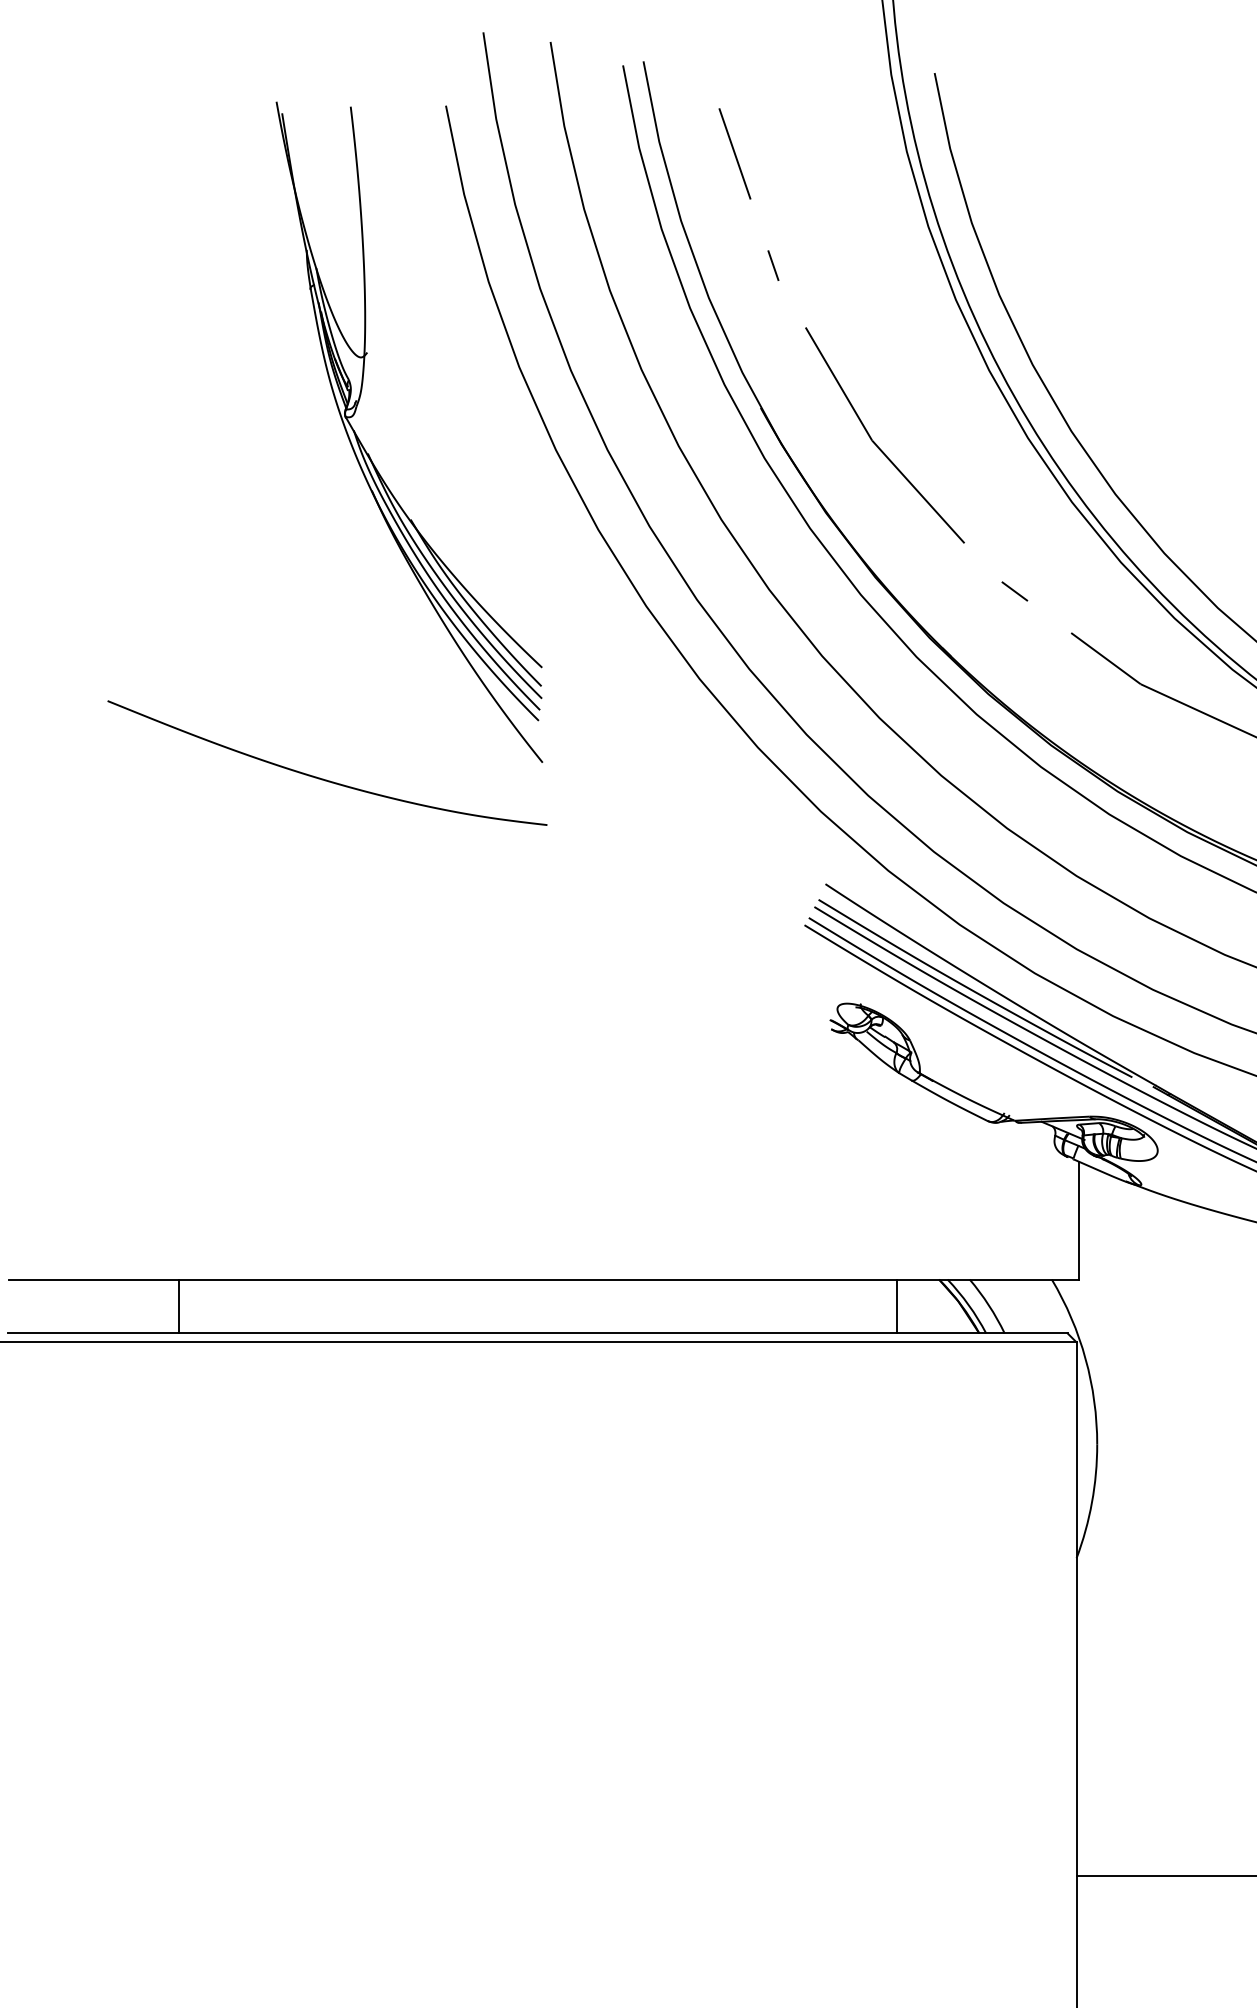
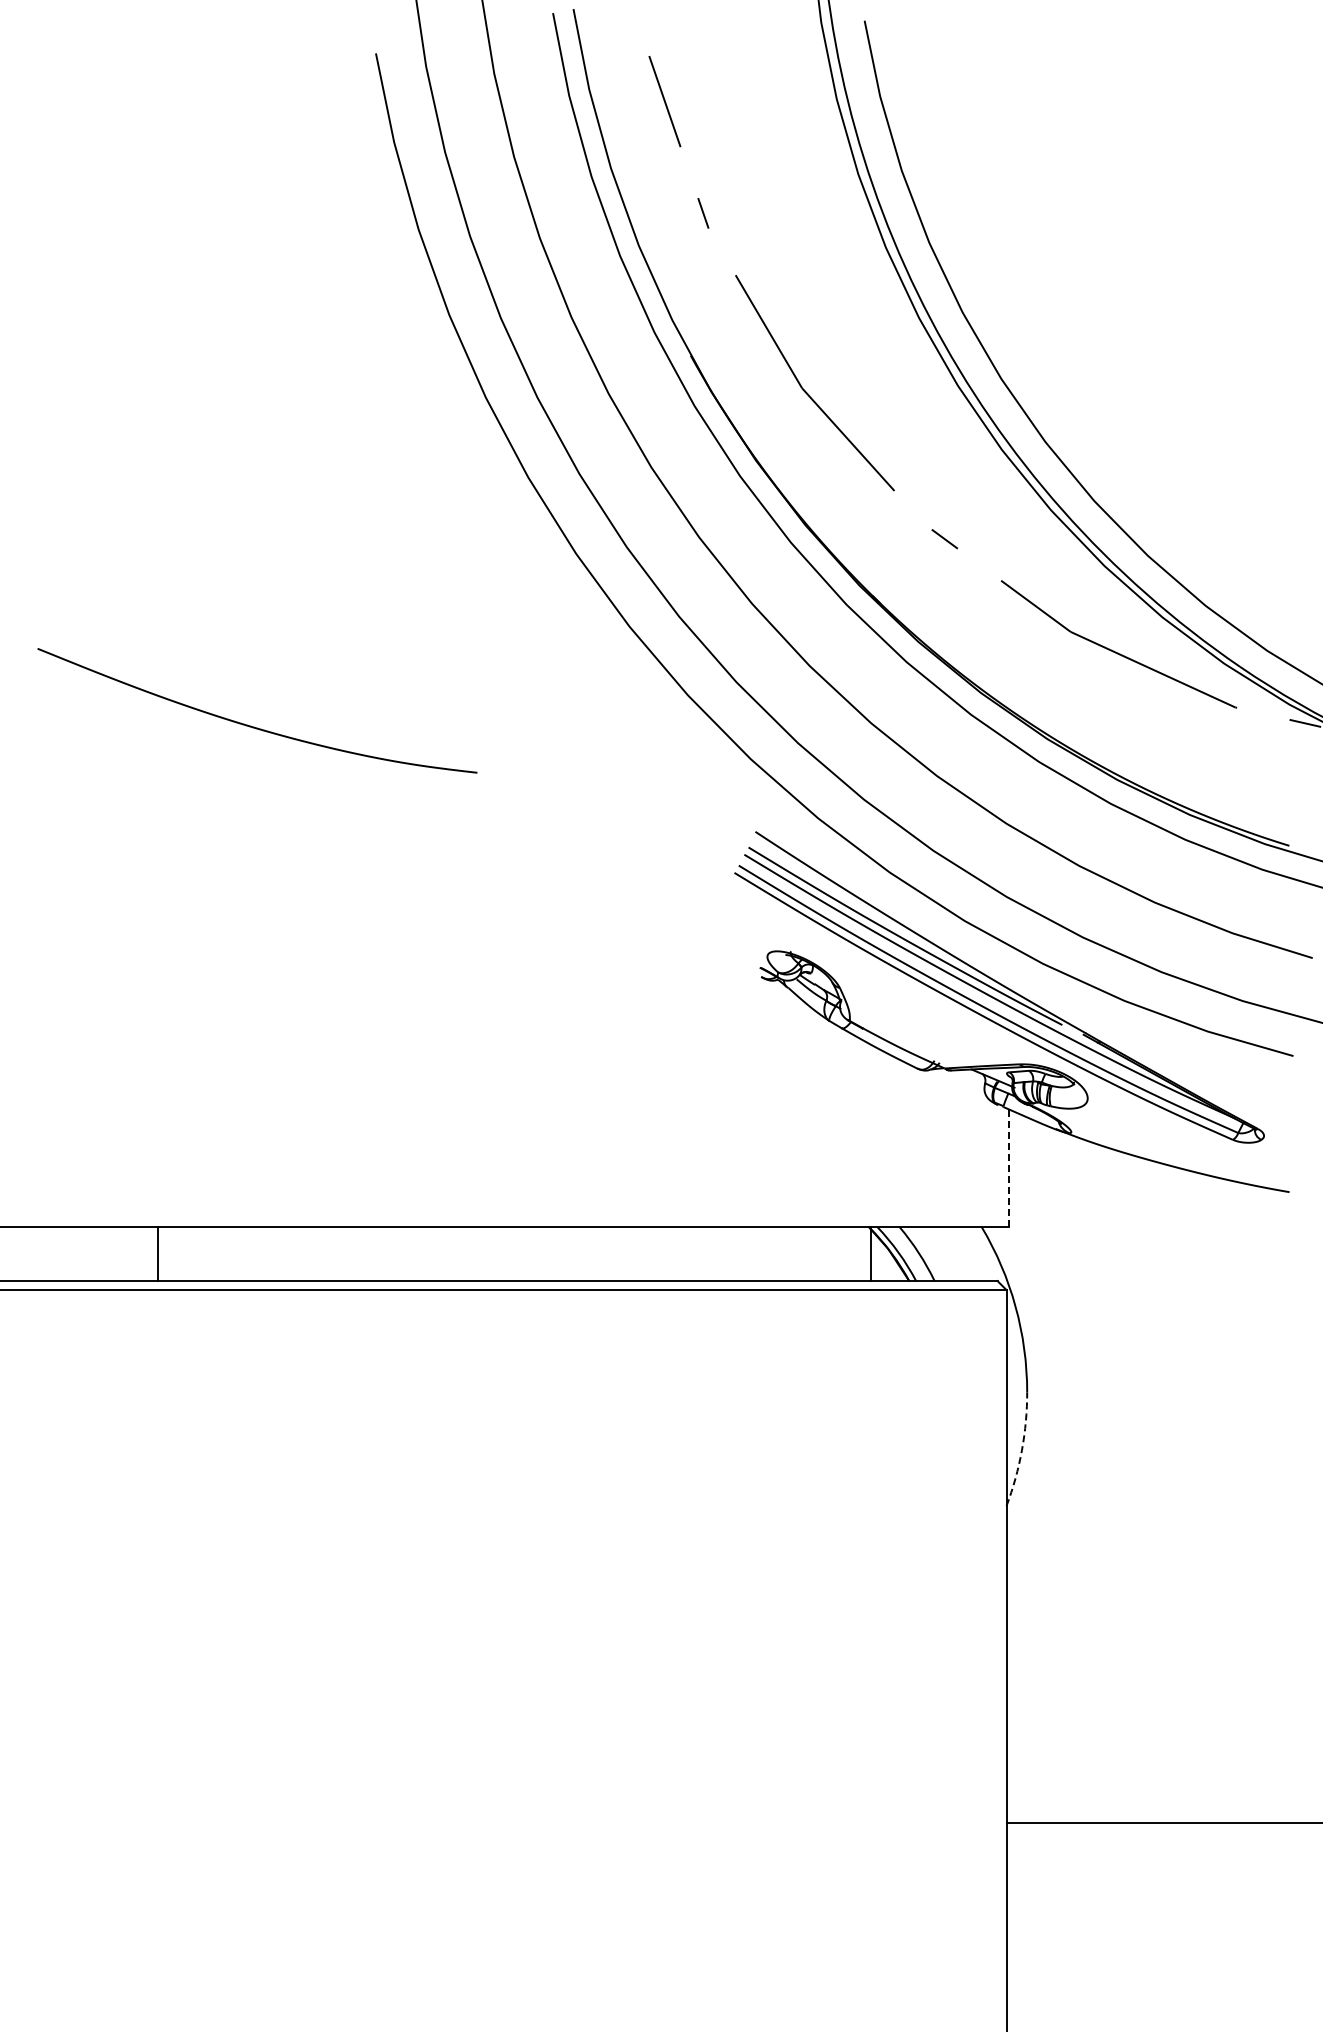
part: (369, 454) -> (299, 402), removed
line: (1079, 1220) -> (1009, 1168), solid -> dashed
line: (178, 1306) -> (157, 1254), moved
line: (897, 1306) -> (871, 1254), moved
arc: (1091, 1502) -> (1021, 1450), solid -> dashed

